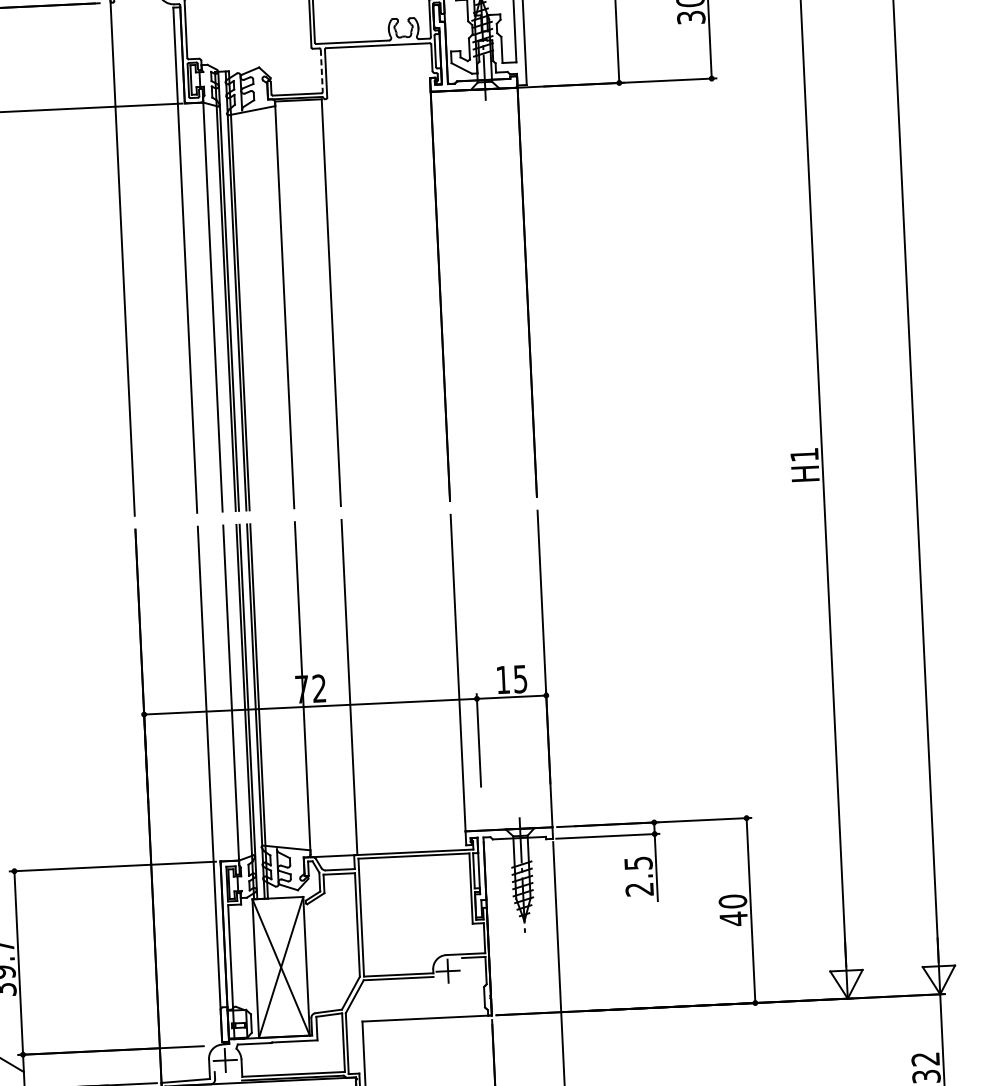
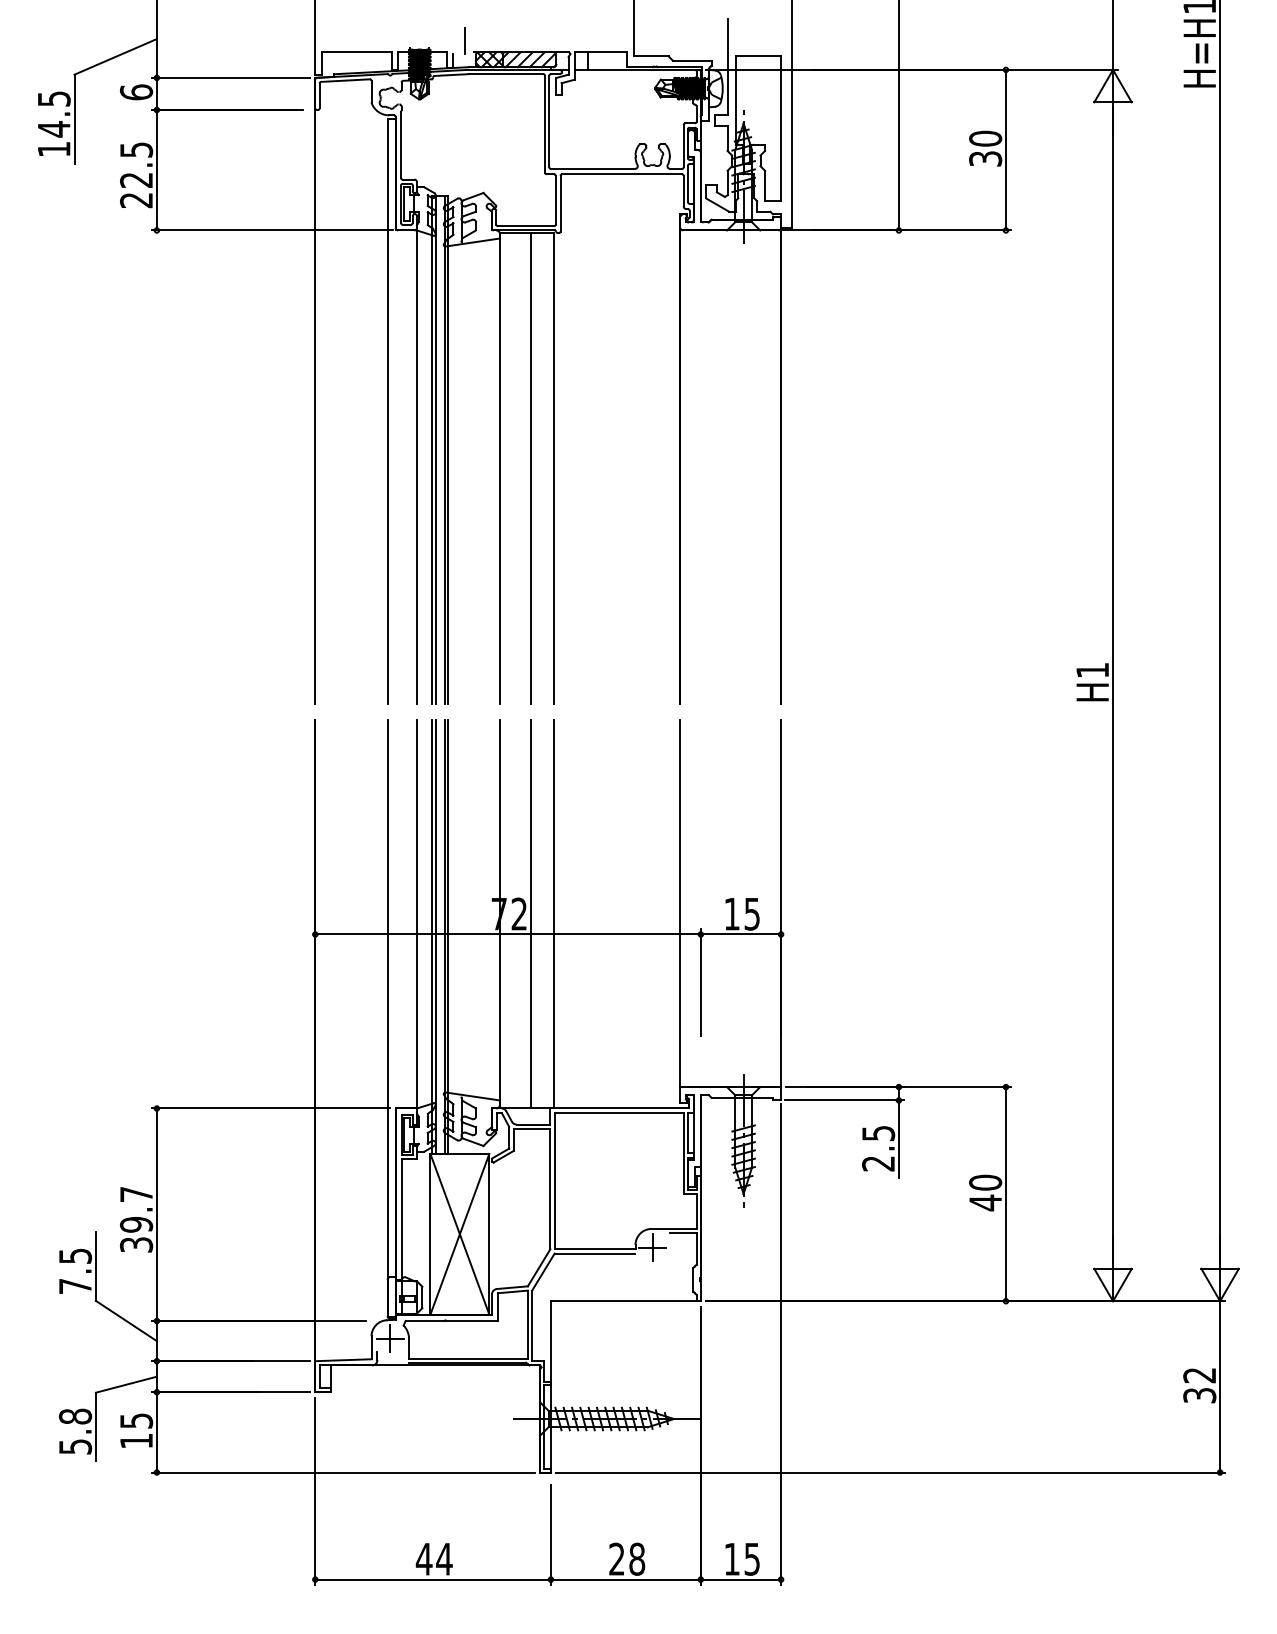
line: (321, 71) -> (555, 200), dashed -> solid
line: (310, 303) -> (530, 468), added
line: (329, 688) -> (530, 914), added

